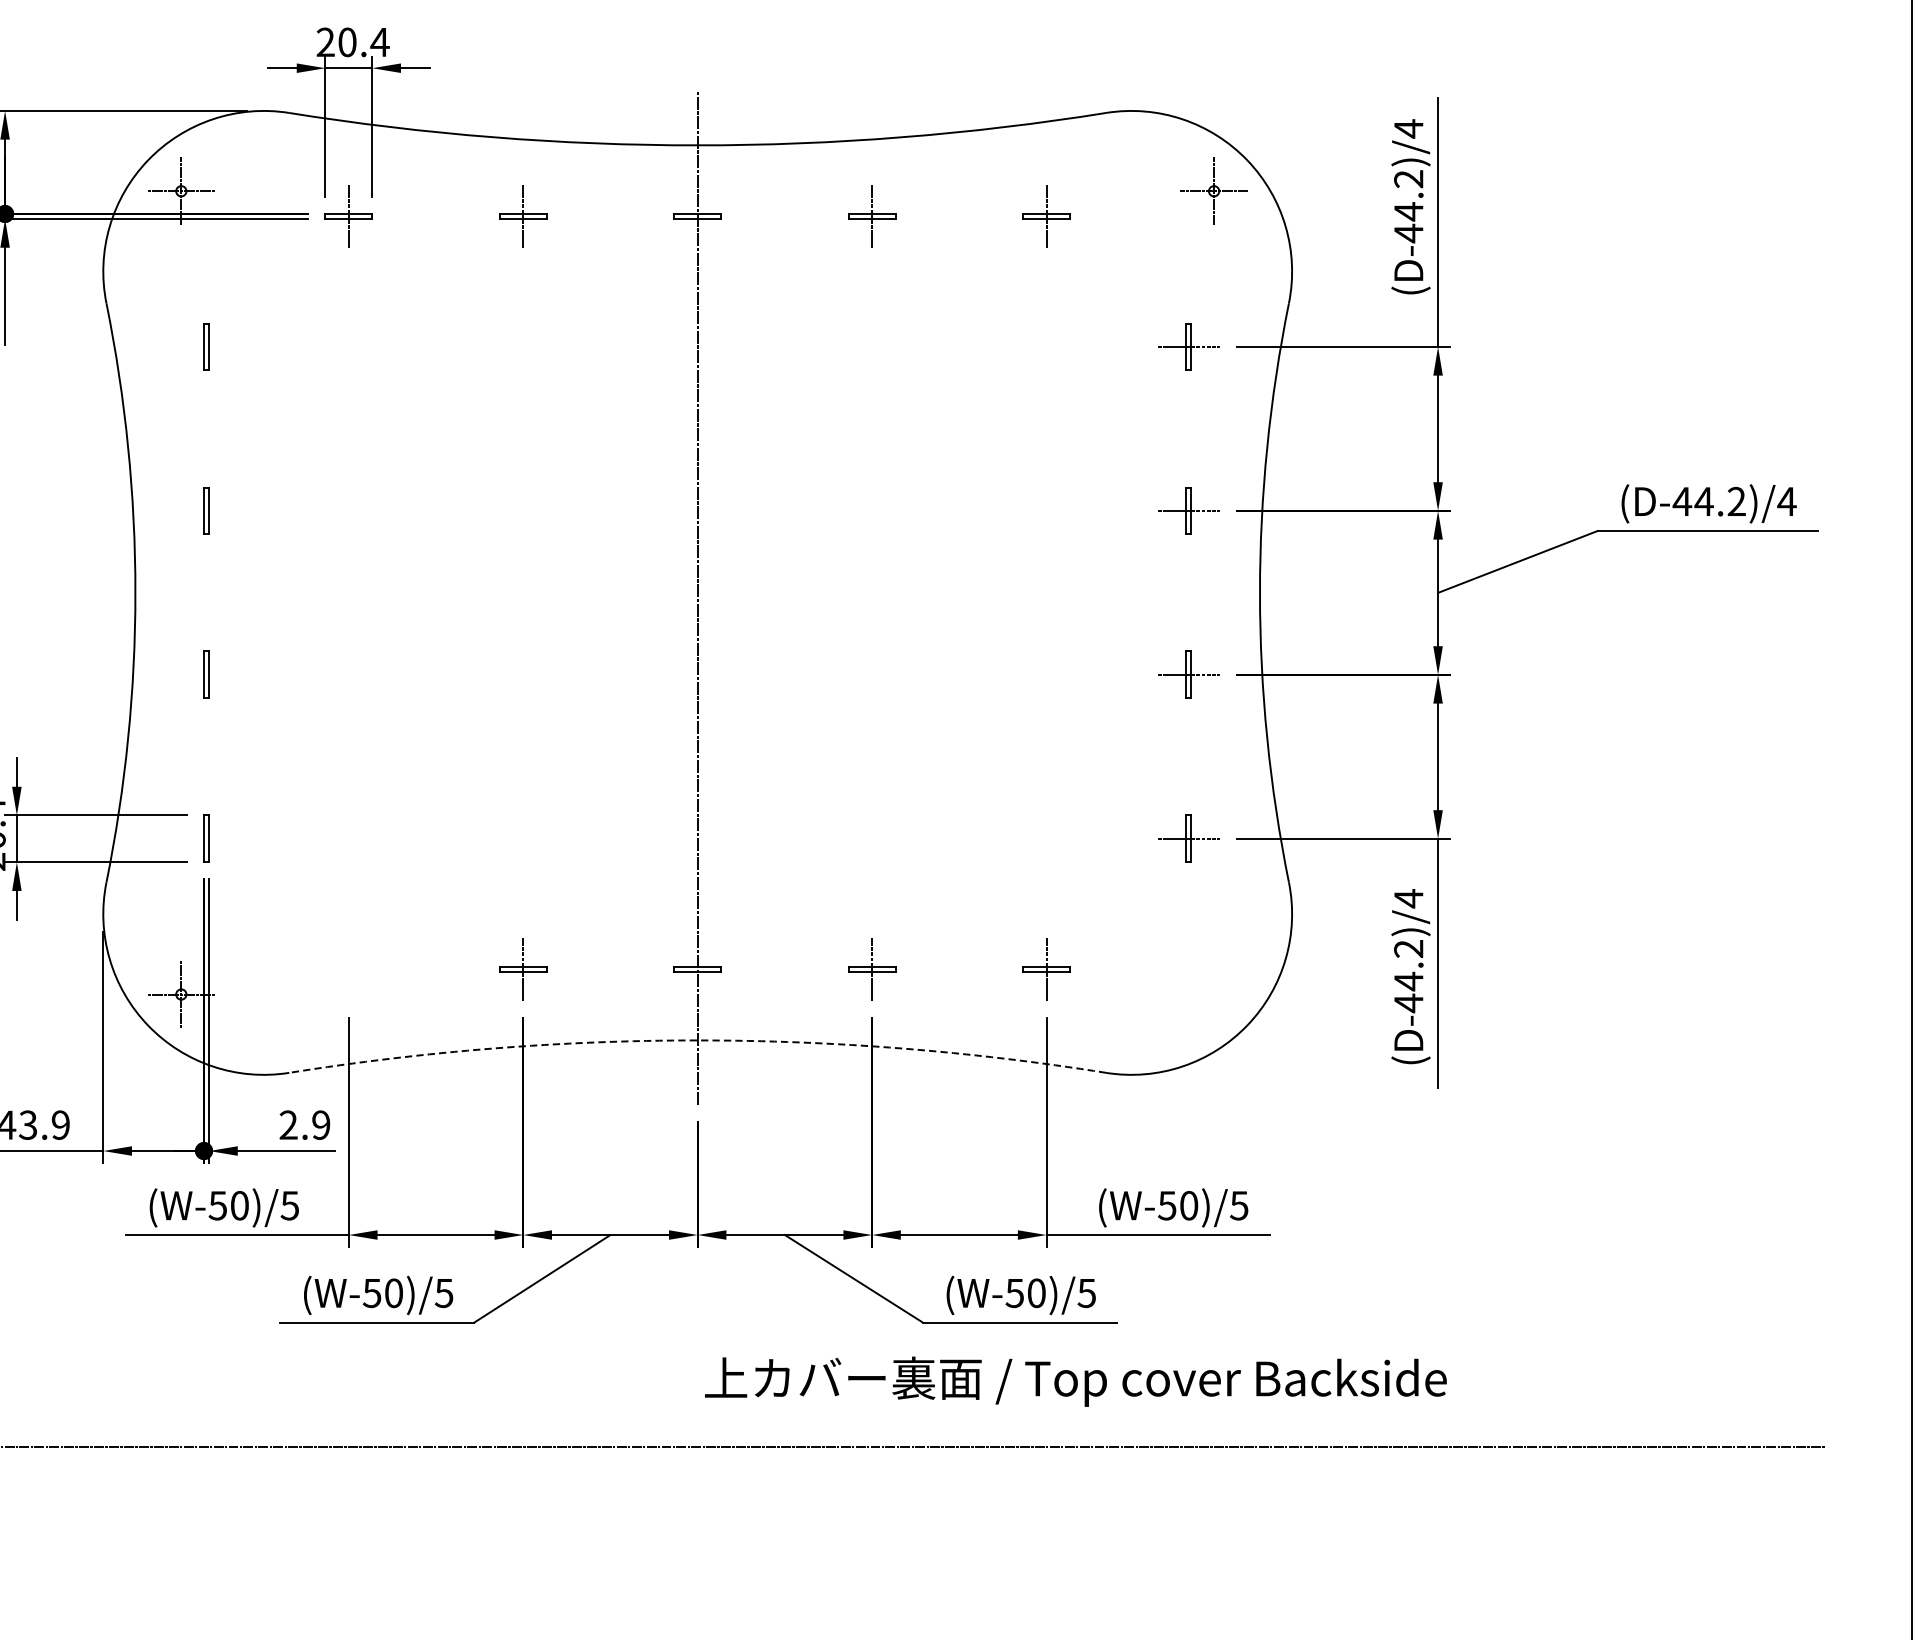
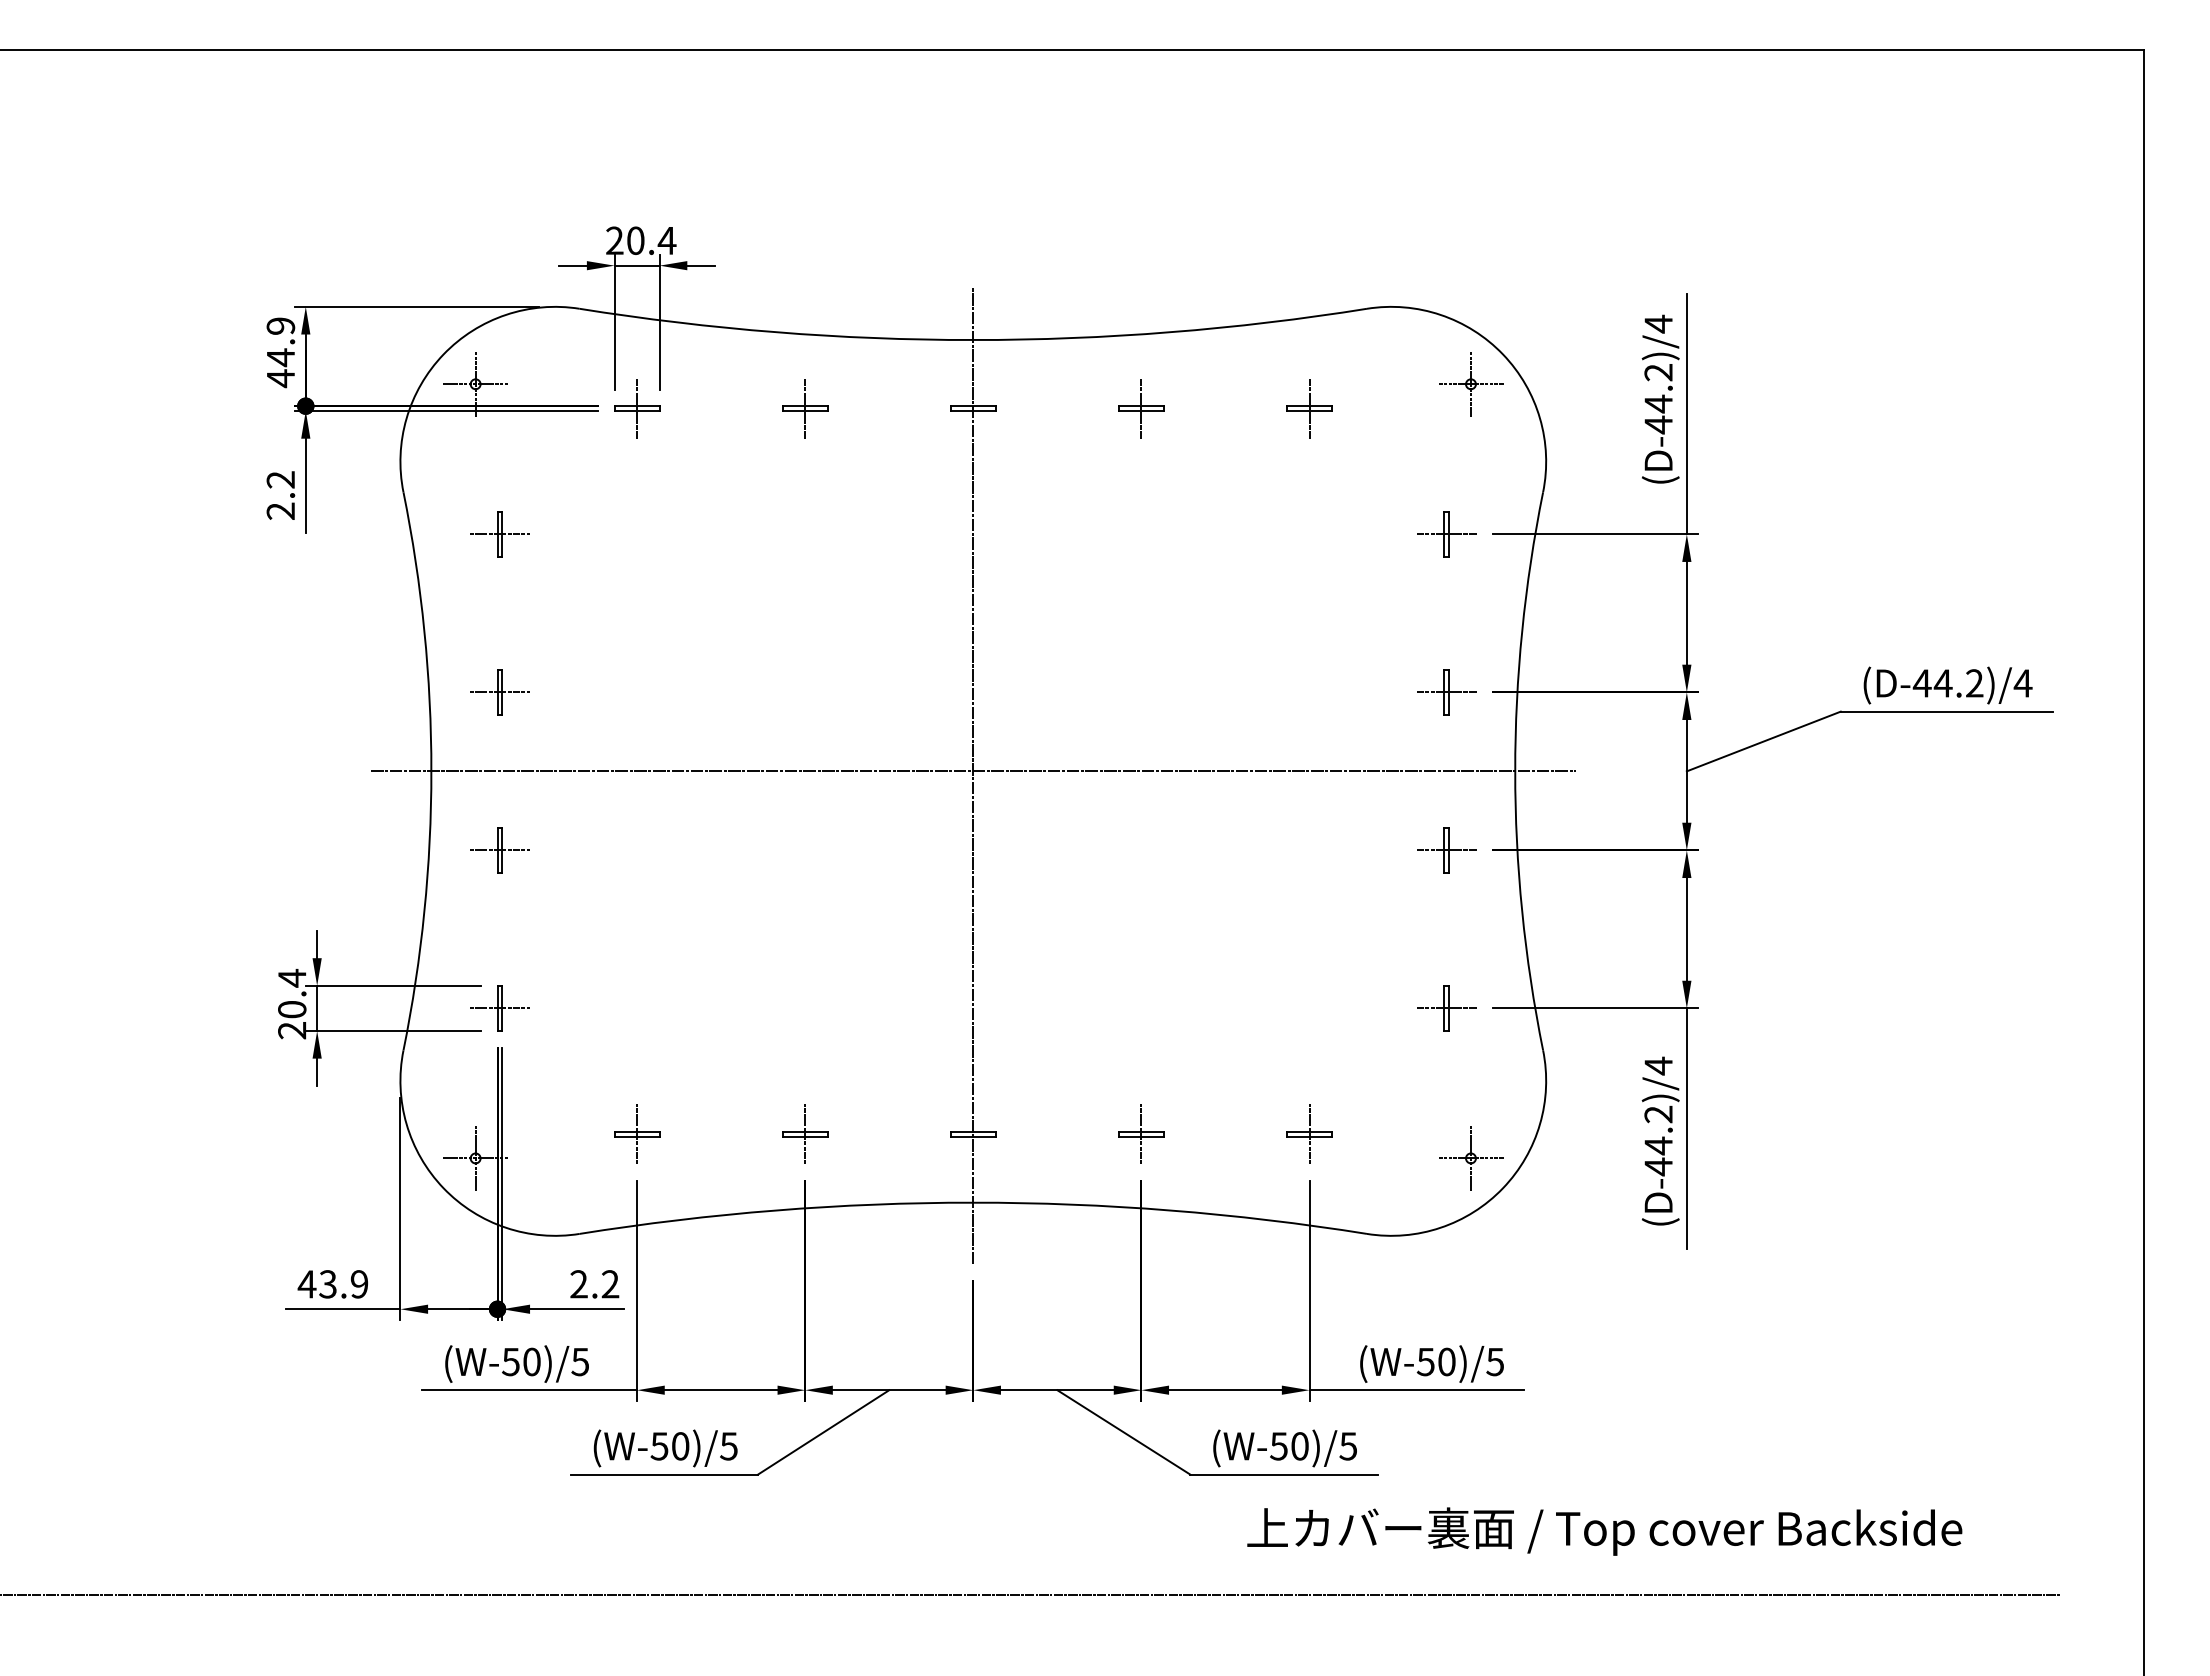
line: (206, 347) -> (499, 534), added
line: (206, 511) -> (499, 692), added
line: (696, 593) -> (972, 771), added
line: (206, 675) -> (499, 850), added
line: (206, 838) -> (499, 1008), added
part: (349, 968) -> (637, 1133), added
part: (1214, 994) -> (1471, 1158), added
arc: (697, 1040) -> (973, 1202), dashed -> solid
text: (321, 1125) -> (610, 1284), 2.9 -> 2.2
text: (1075, 1381) -> (1604, 1531), moved

